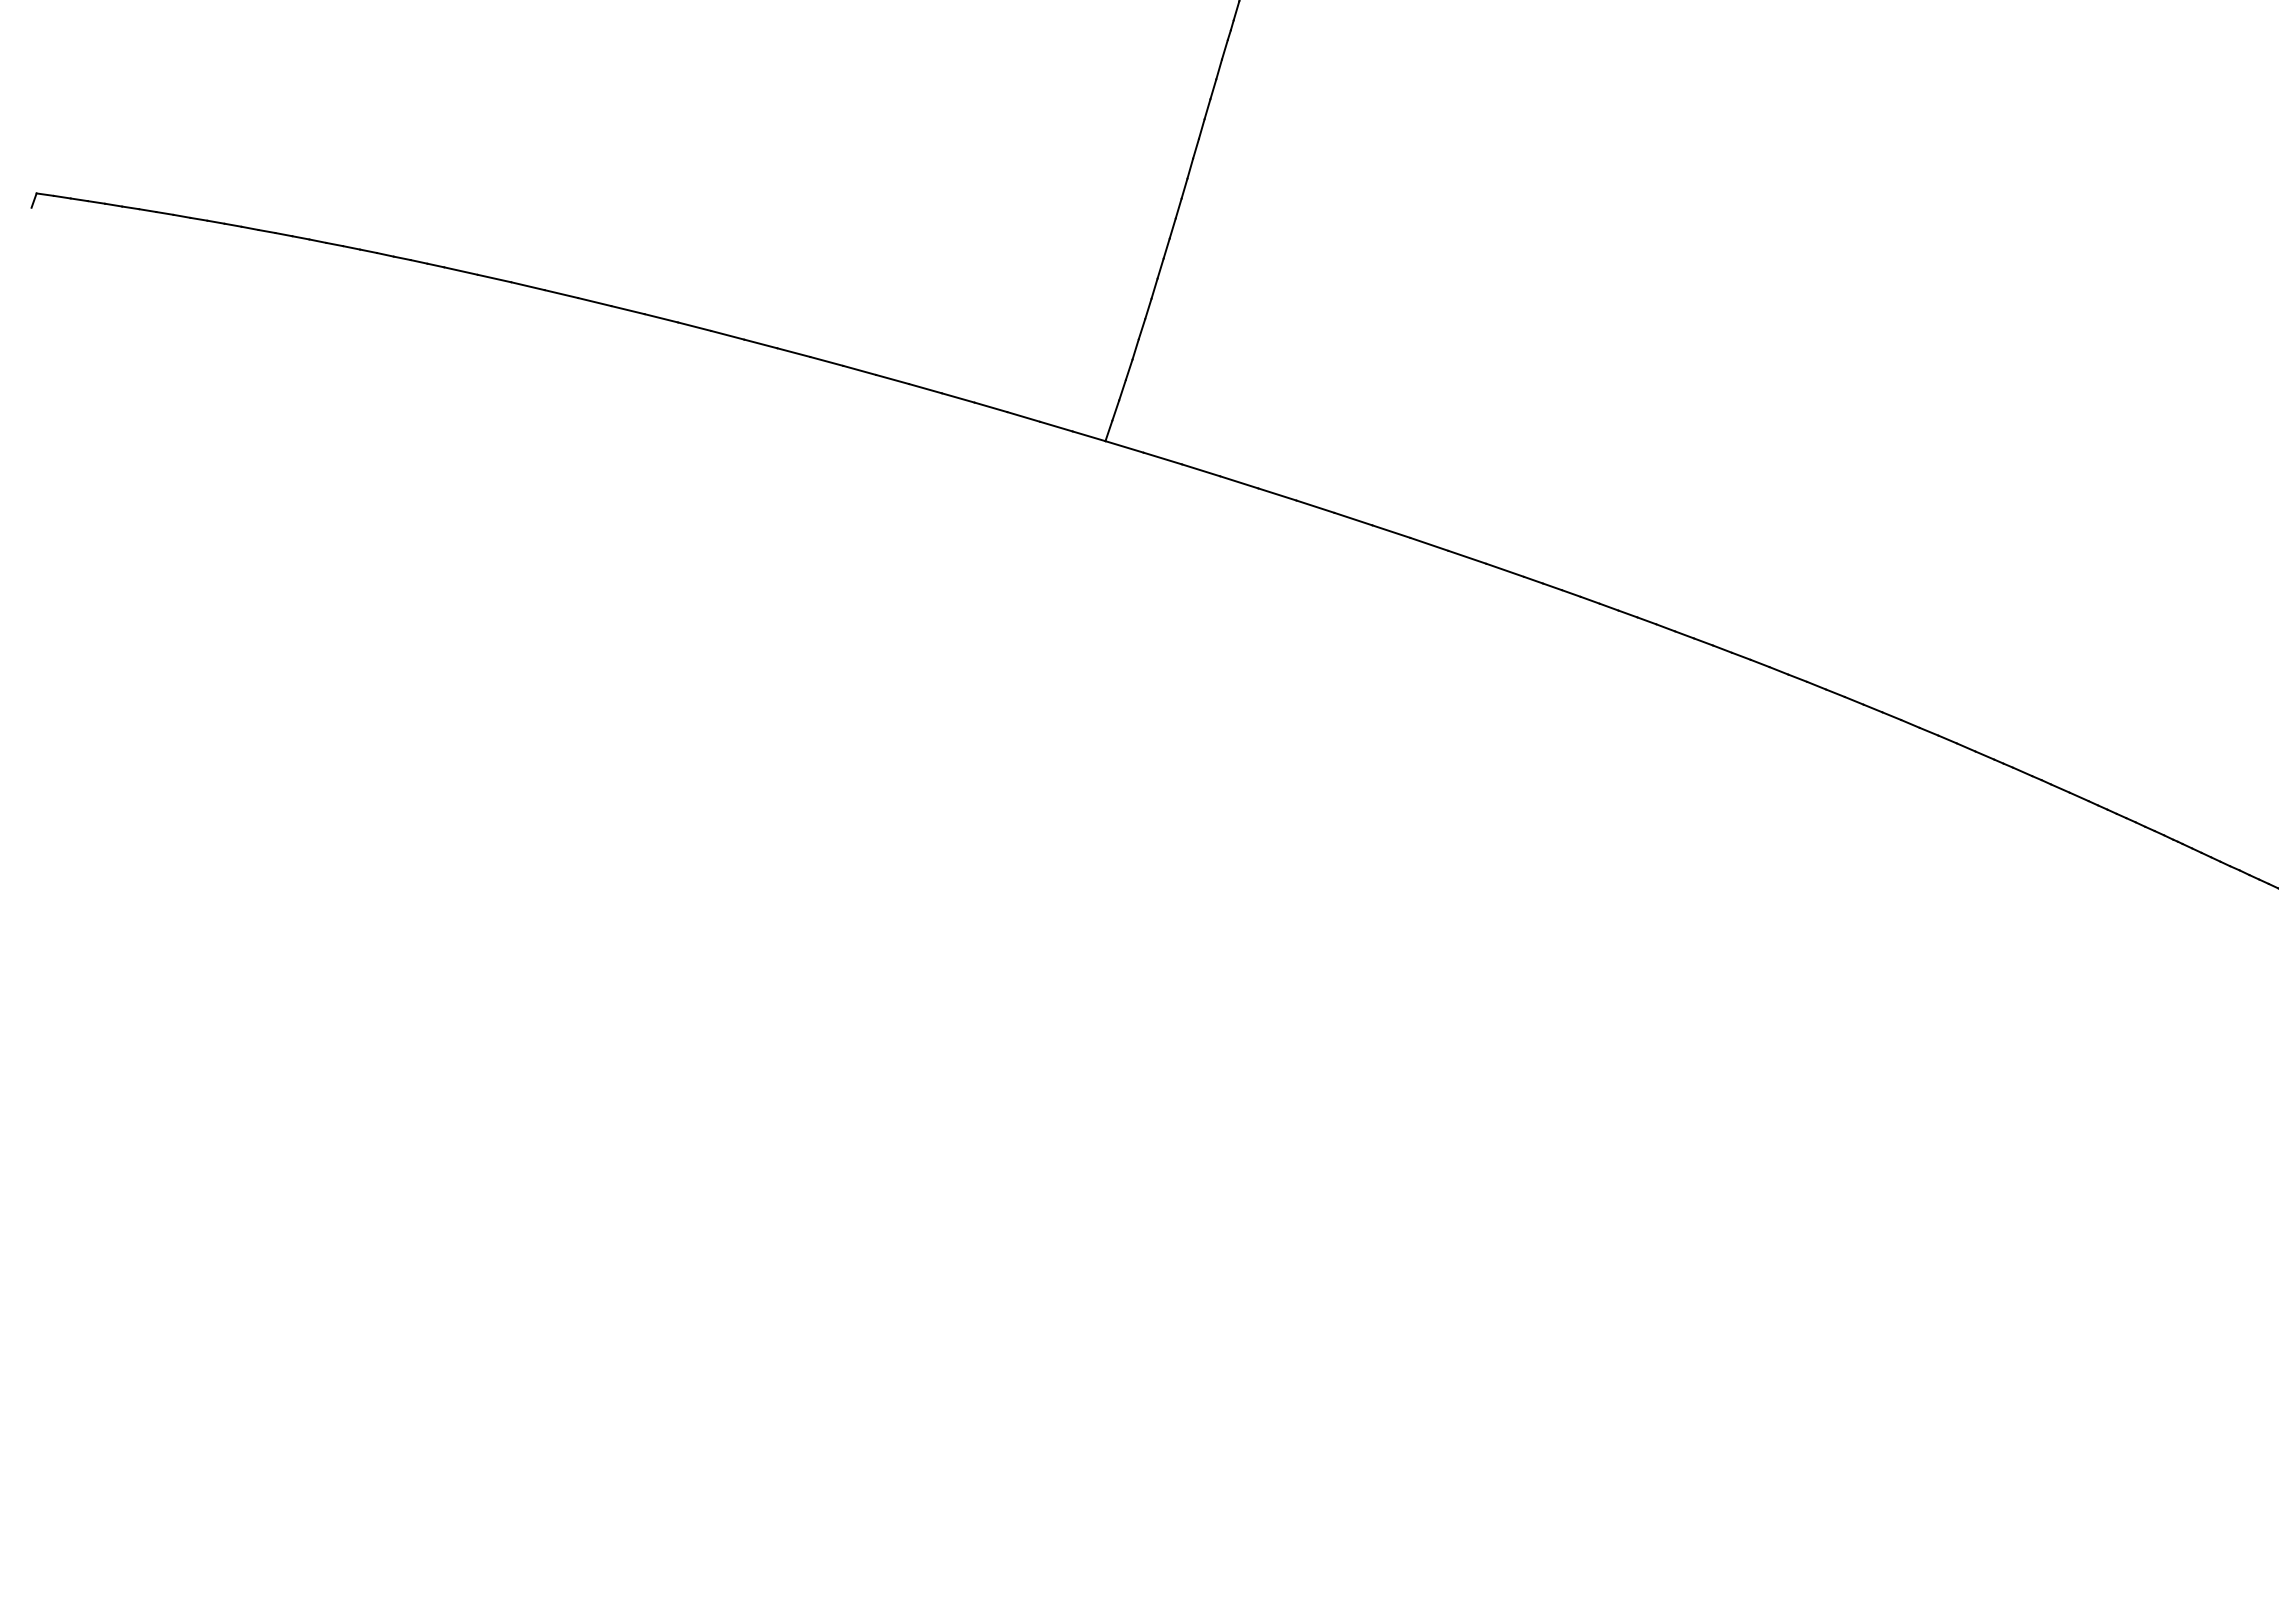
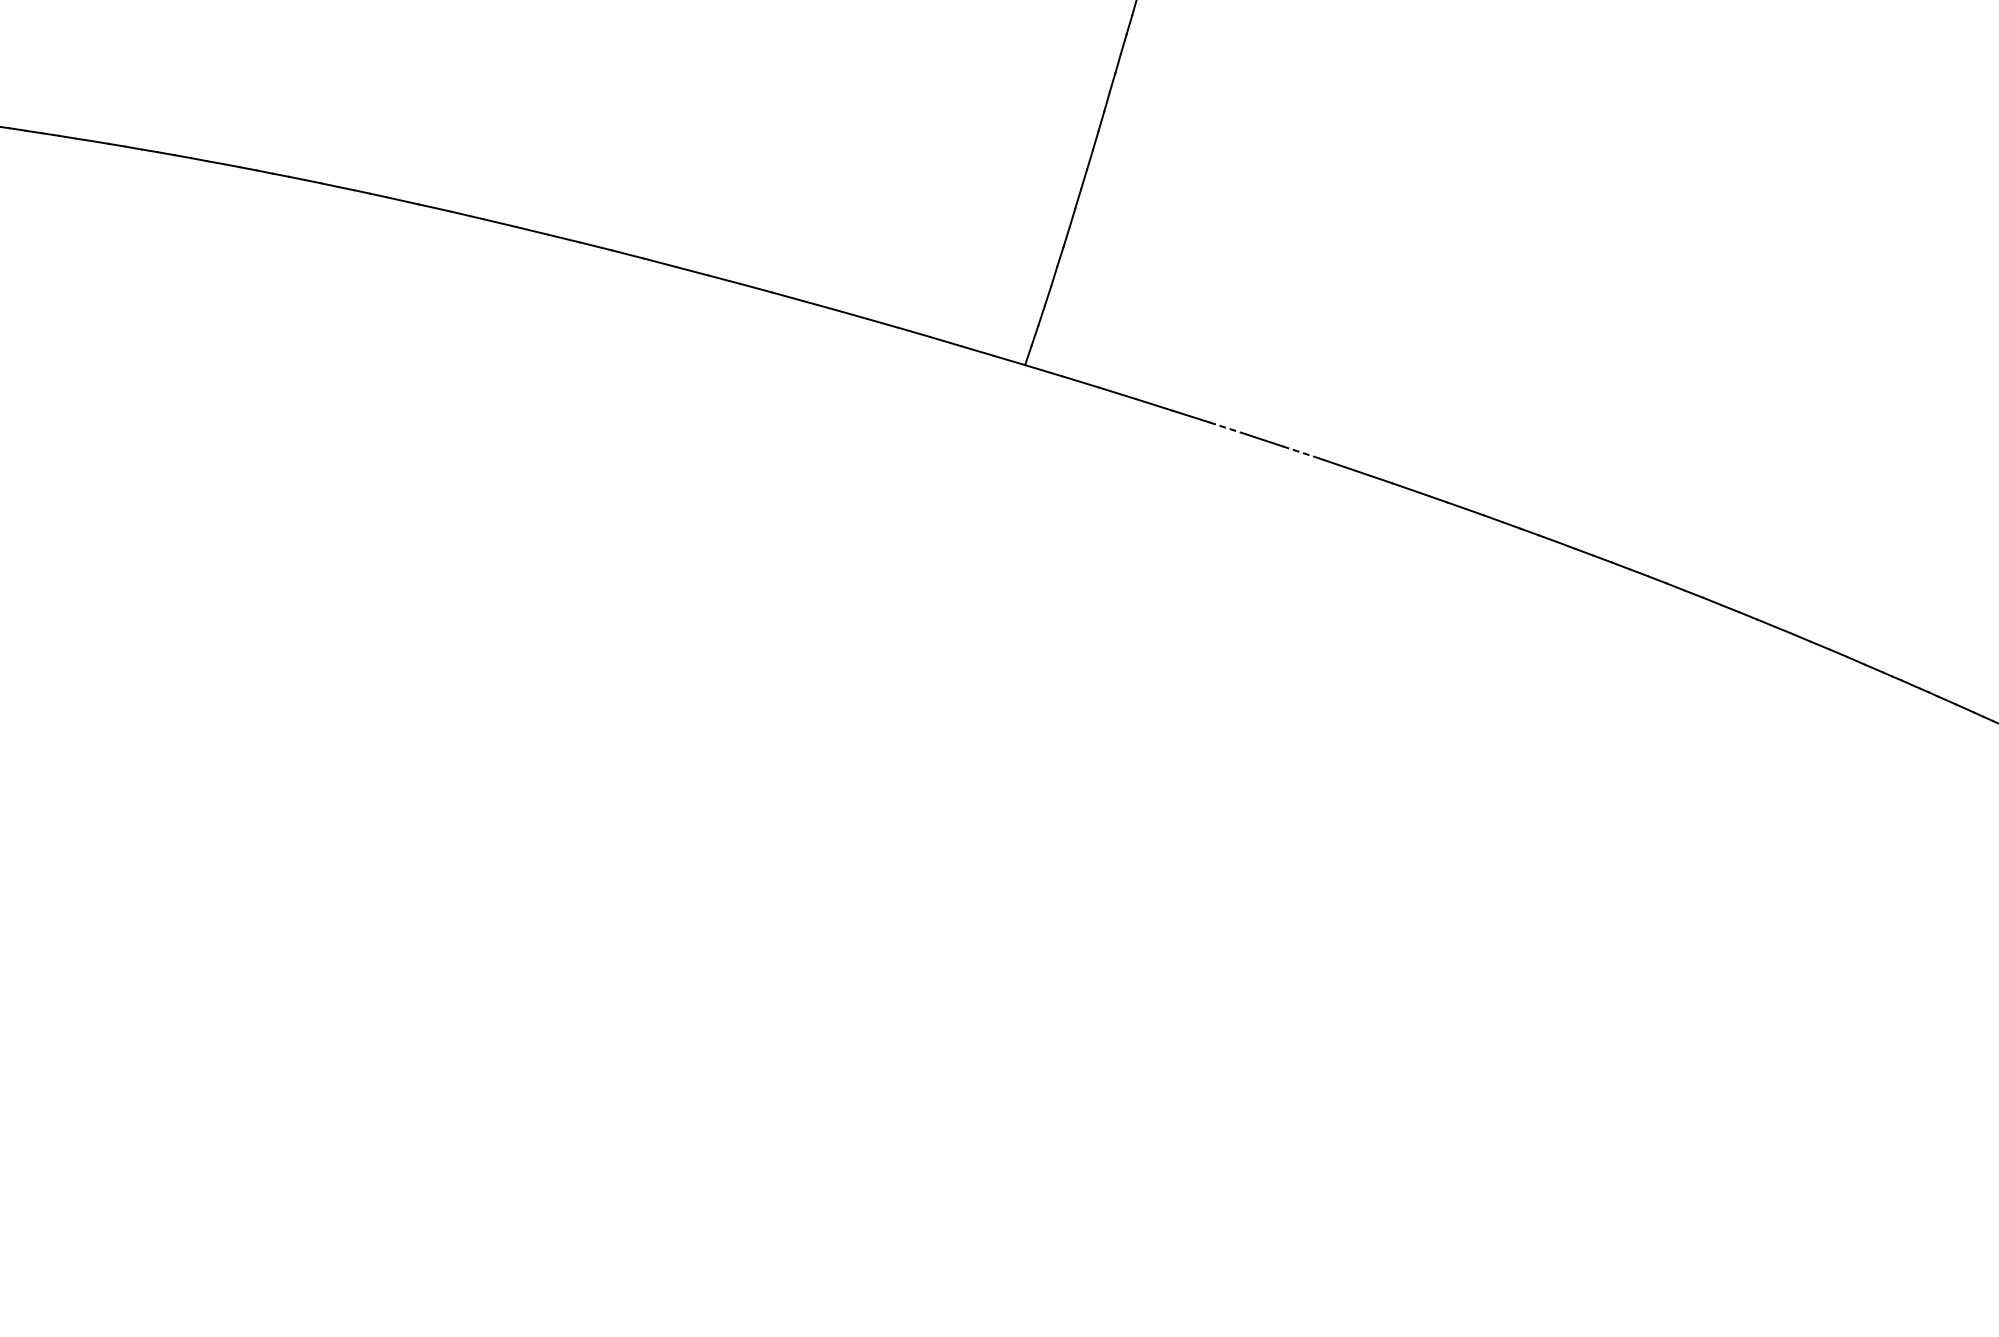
line: (1315, 506) -> (1227, 428), solid -> dashed
line: (1391, 531) -> (1301, 452), solid -> dashed

